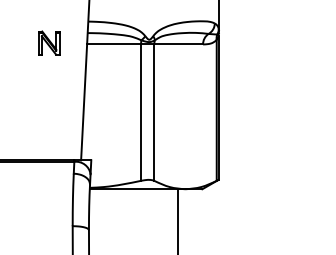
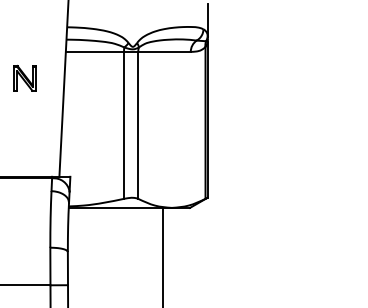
part: (48, 42) -> (24, 77), moved

